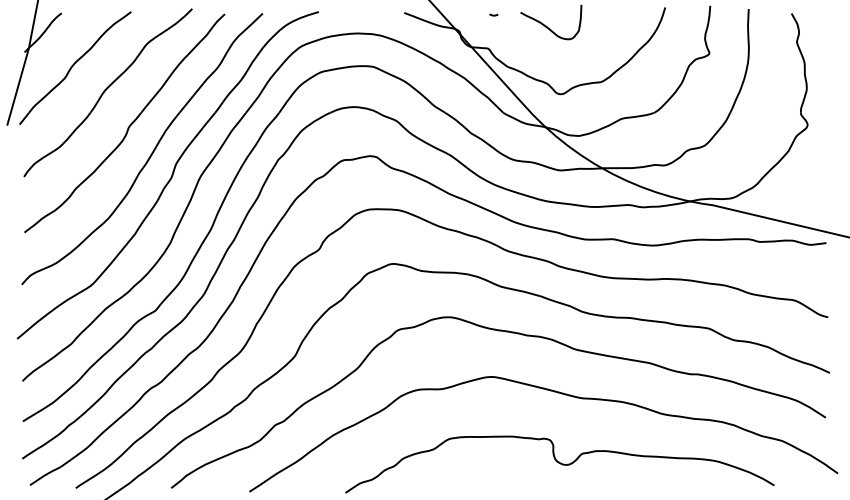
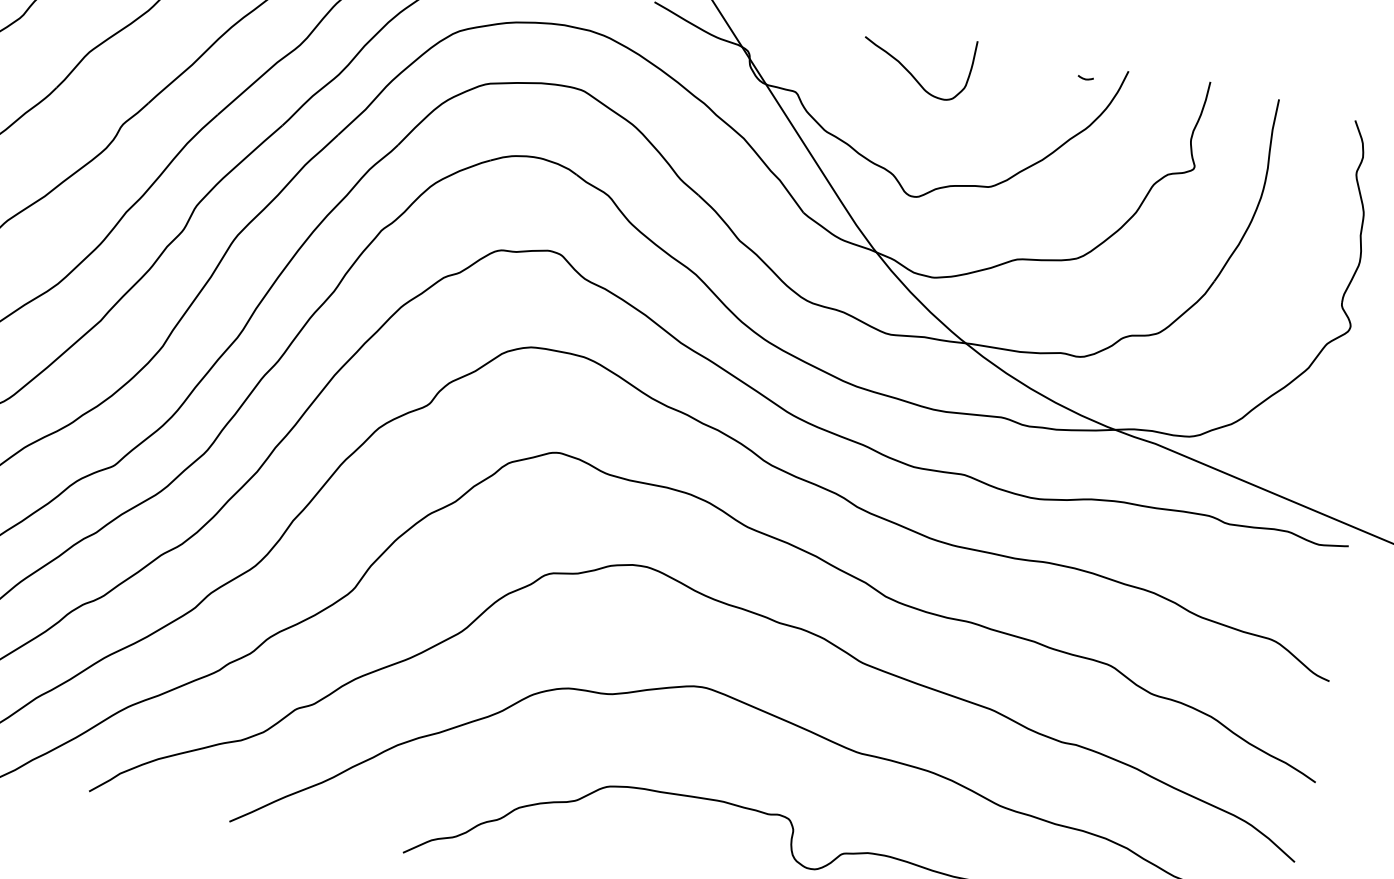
curve: (493, 14) -> (1085, 77), moved

